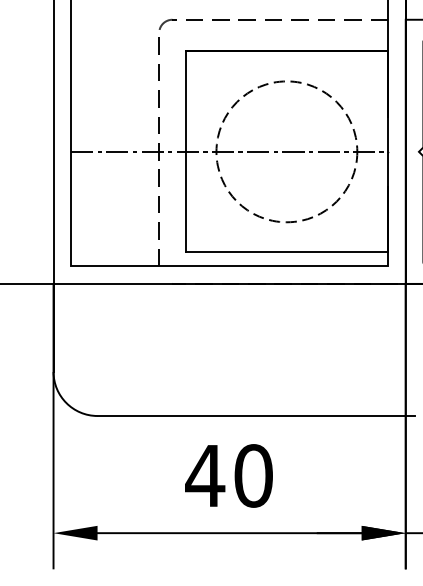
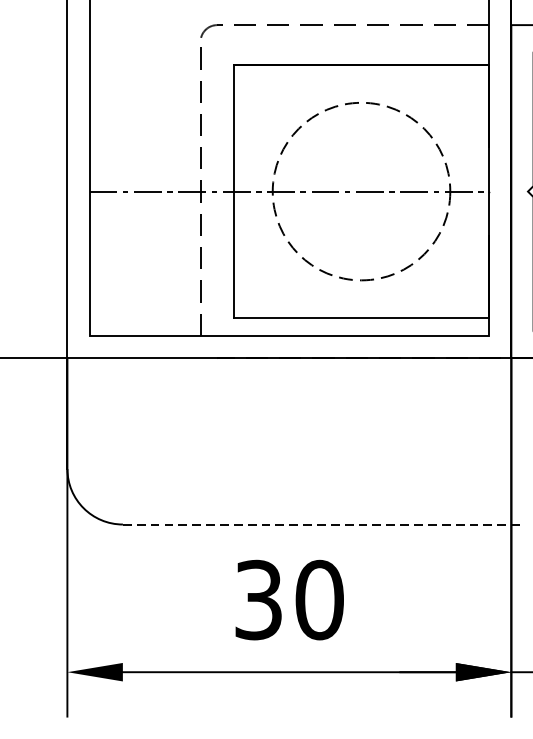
line: (256, 416) -> (323, 525), solid -> dashed
text: (205, 475) -> (258, 599), 40 -> 30

